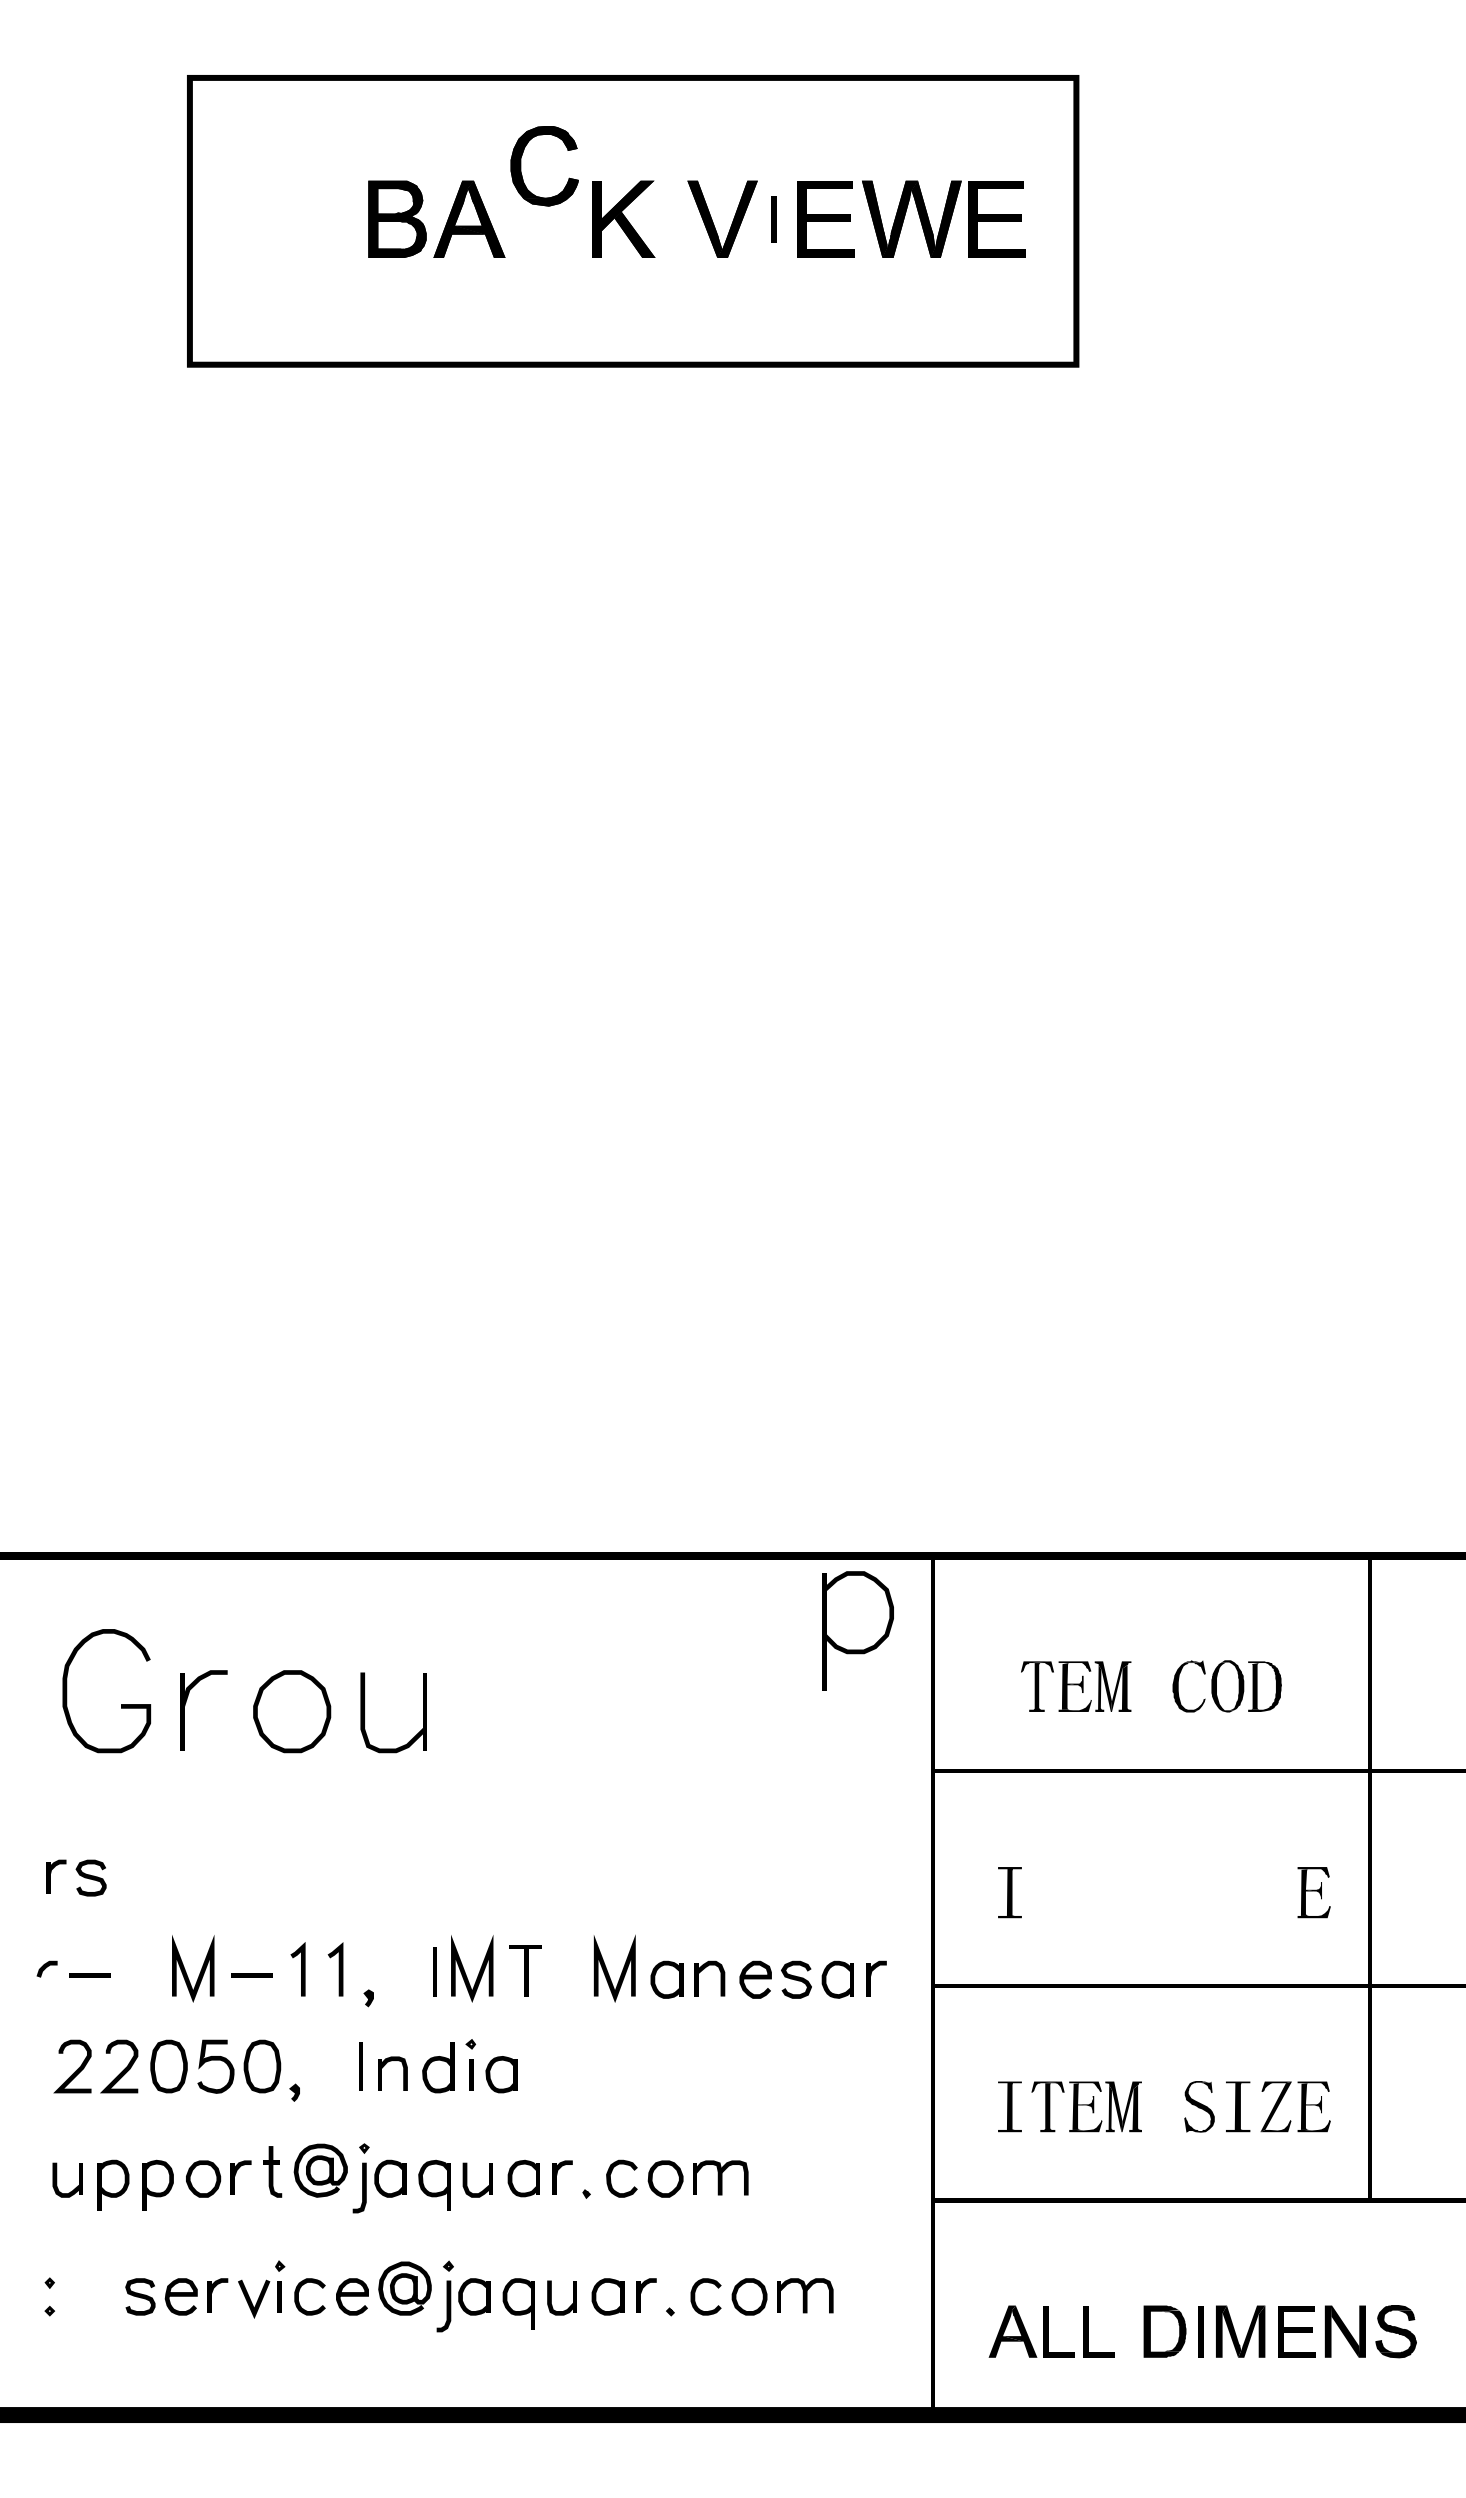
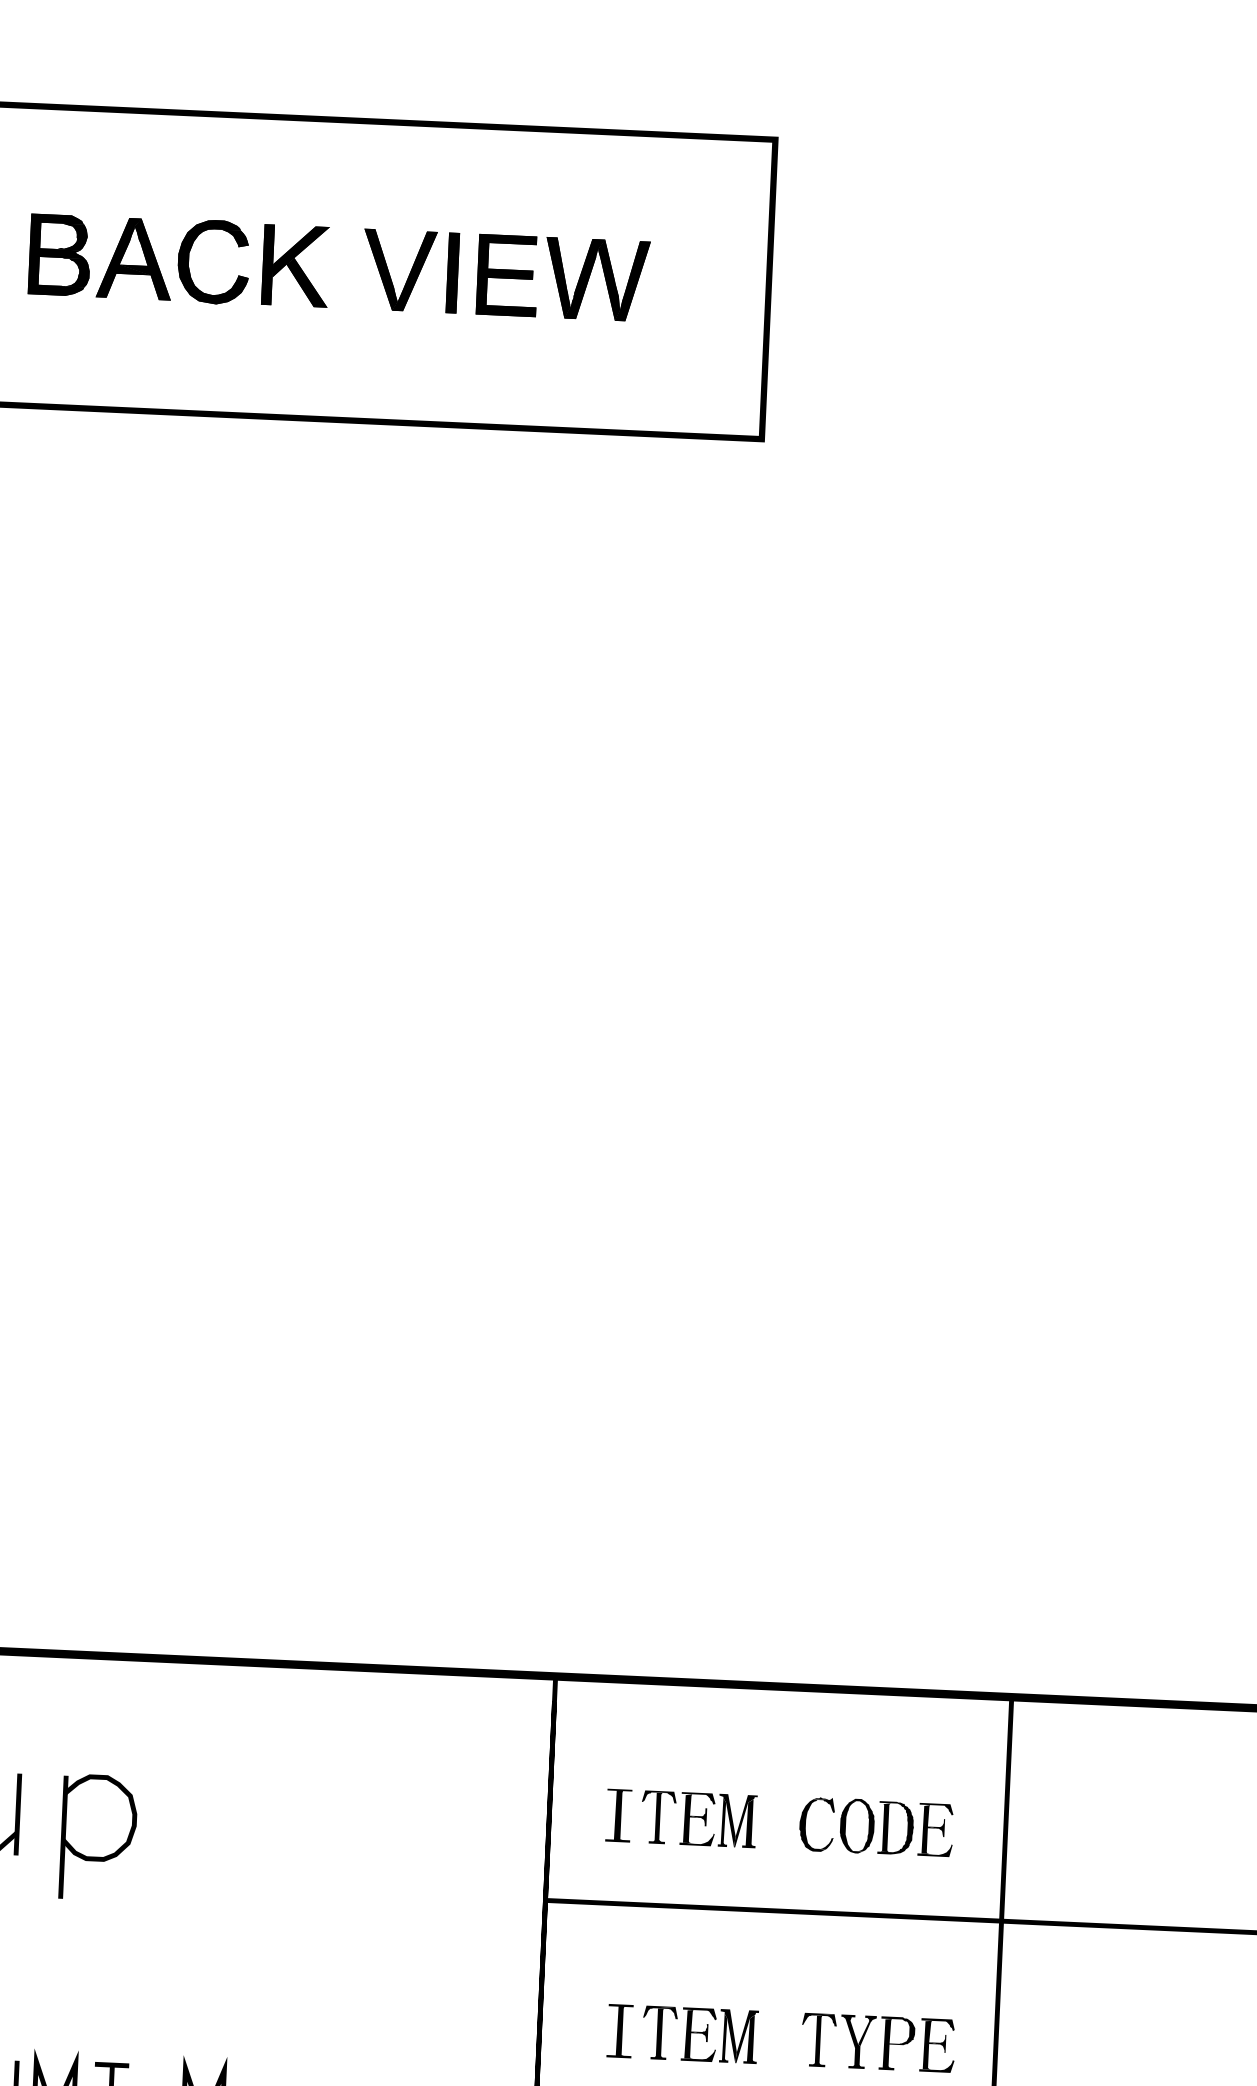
part: (521, 166) -> (189, 261), moved
part: (773, 219) -> (452, 273), size x1.67
part: (996, 219) -> (685, 283), removed
part: (857, 1630) -> (97, 1836), moved
fill: (999, 1686) -> (618, 1815), added
part: (1302, 1686) -> (935, 1829), added
part: (1086, 1892) -> (699, 2034), added
part: (1237, 1892) -> (857, 2041), added

